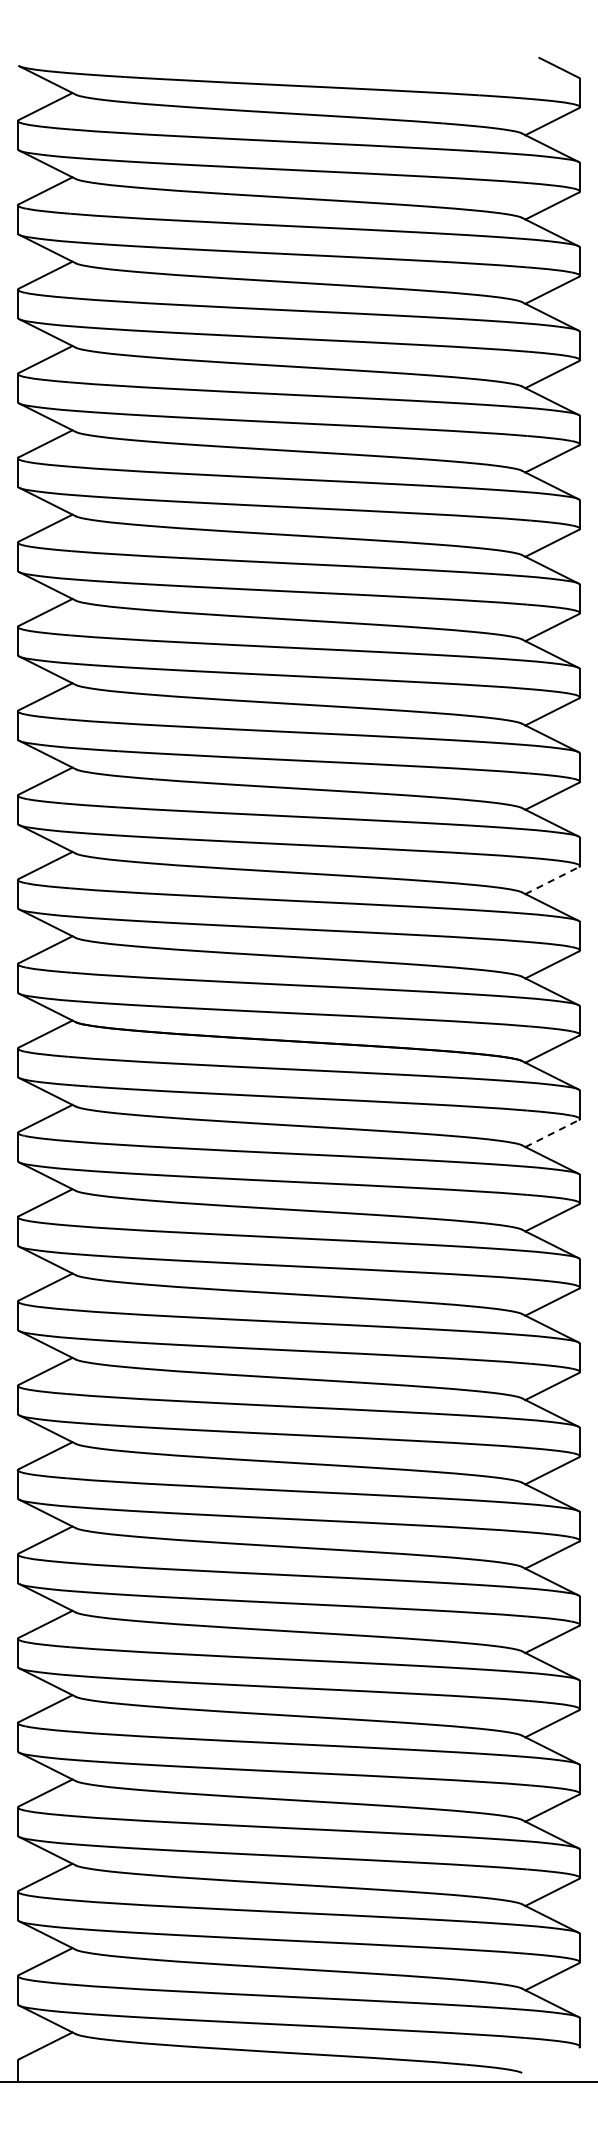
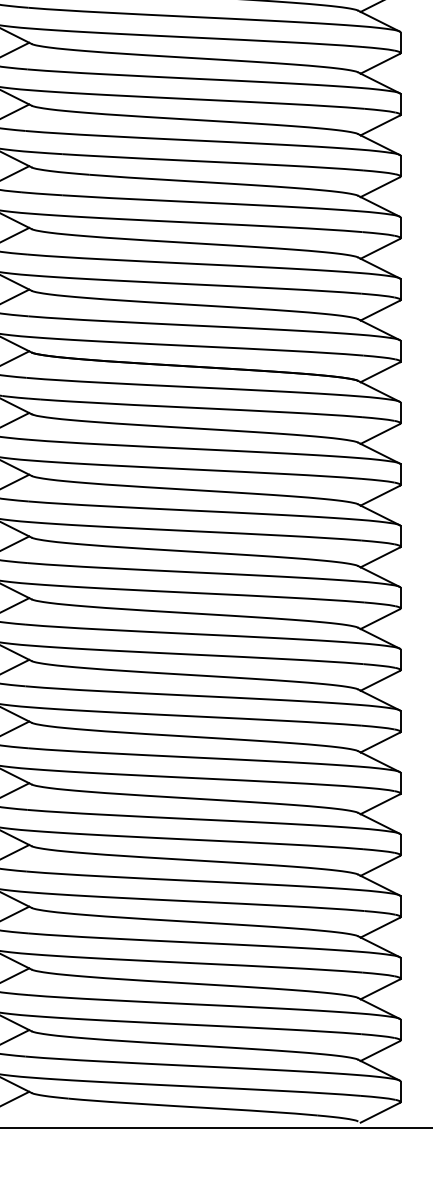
line: (552, 880) -> (380, 248), dashed -> solid
line: (552, 1133) -> (380, 433), dashed -> solid
line: (551, 2060) -> (379, 1112), added

